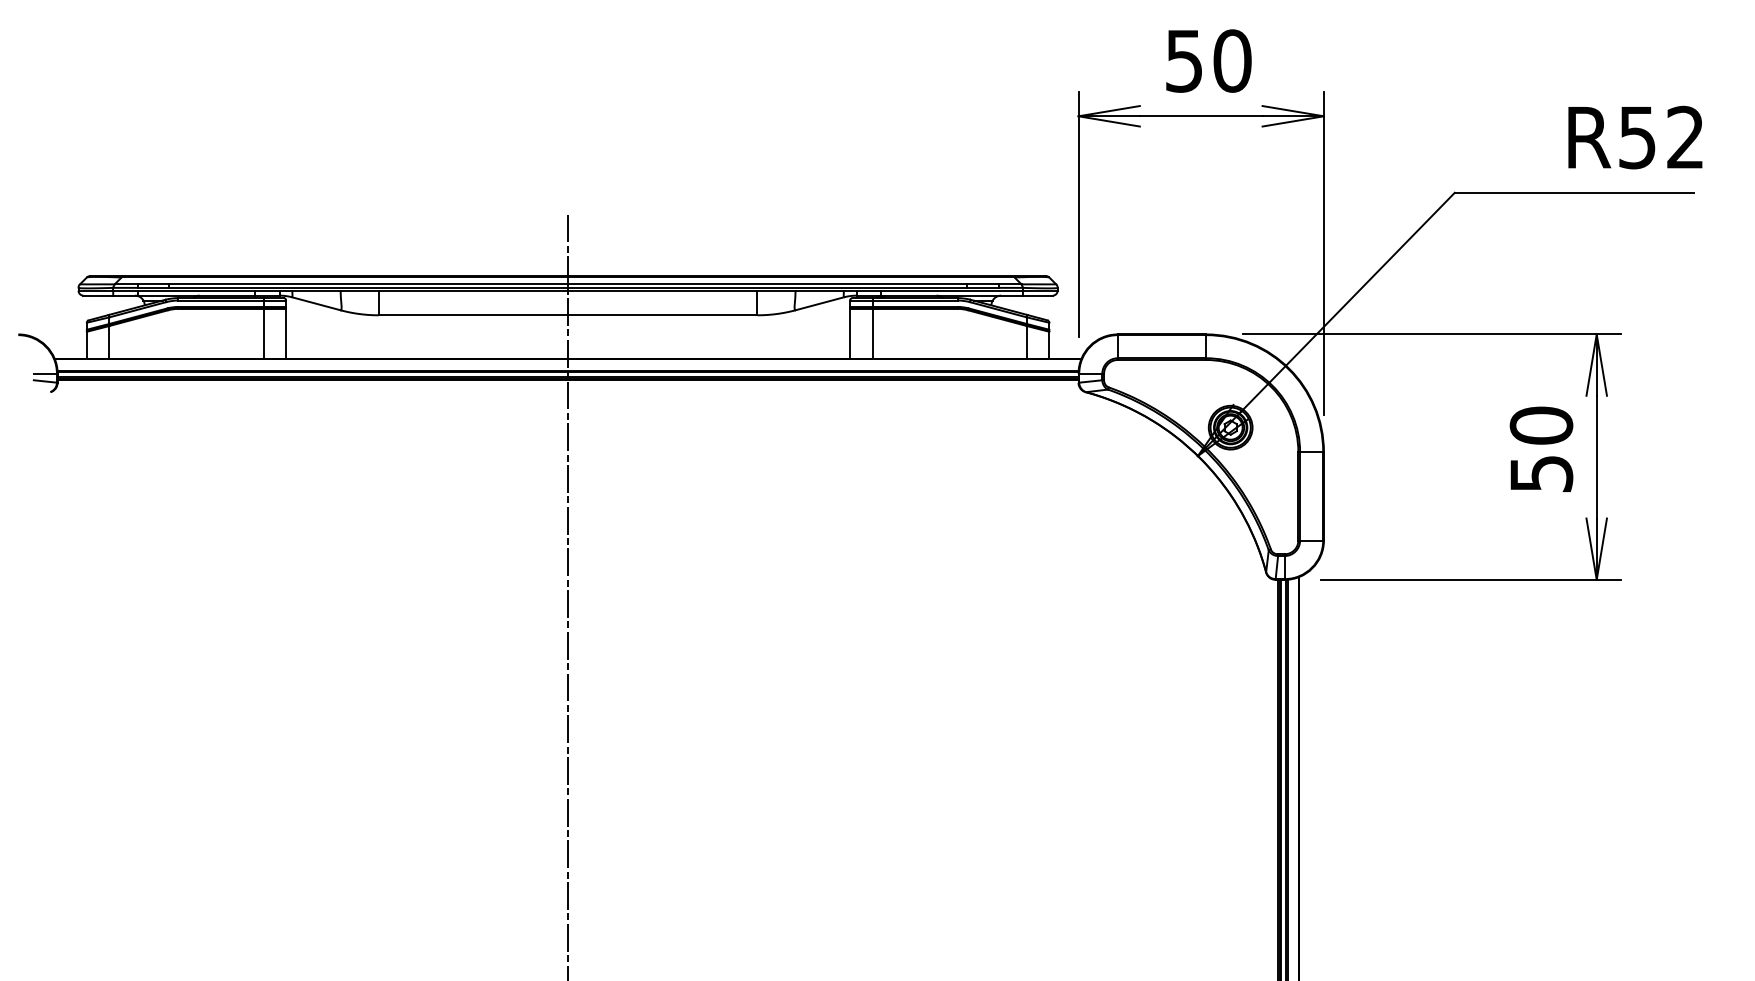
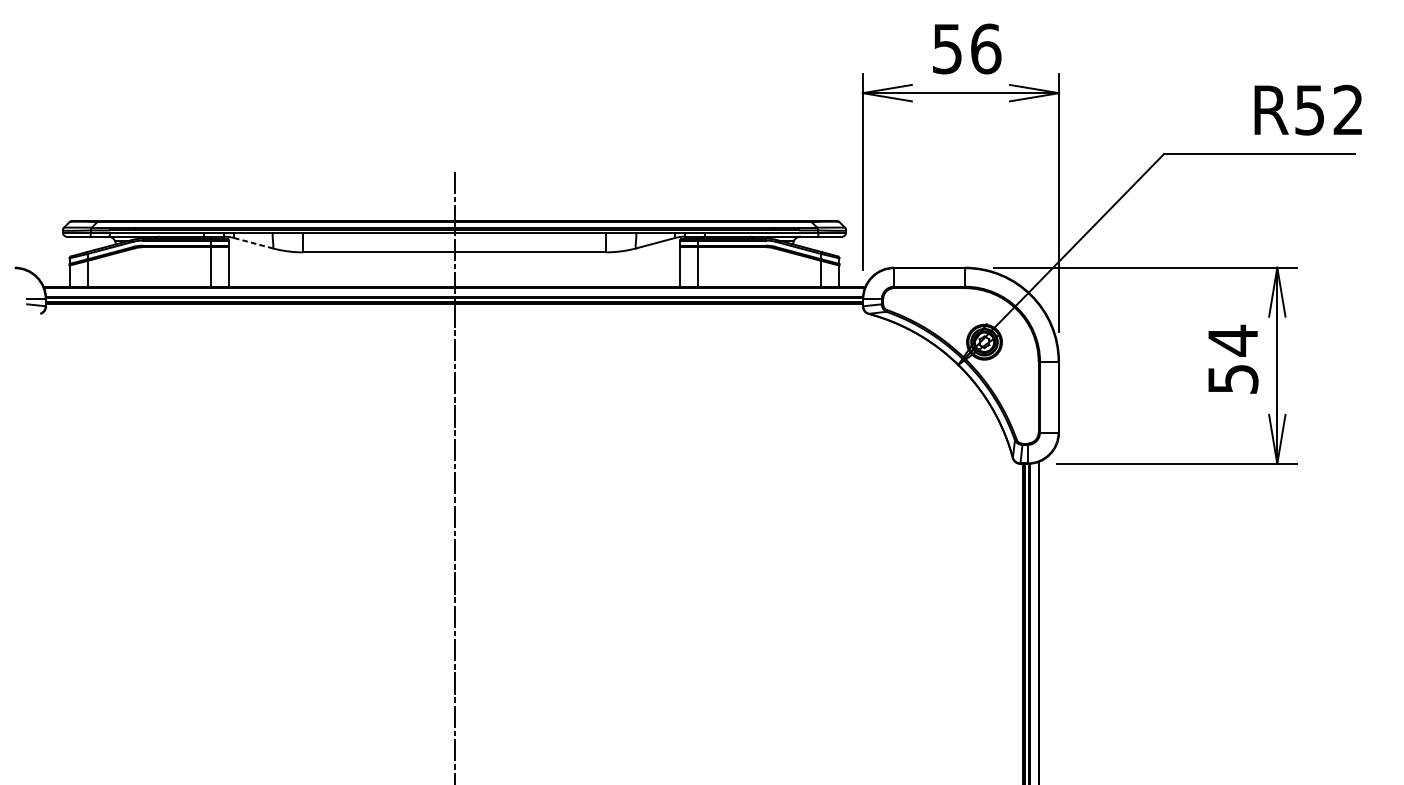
text: (1232, 60) -> (985, 48), 50 -> 56
line: (316, 303) -> (253, 242), solid -> dashed
text: (1541, 425) -> (1233, 340), 50 -> 54

